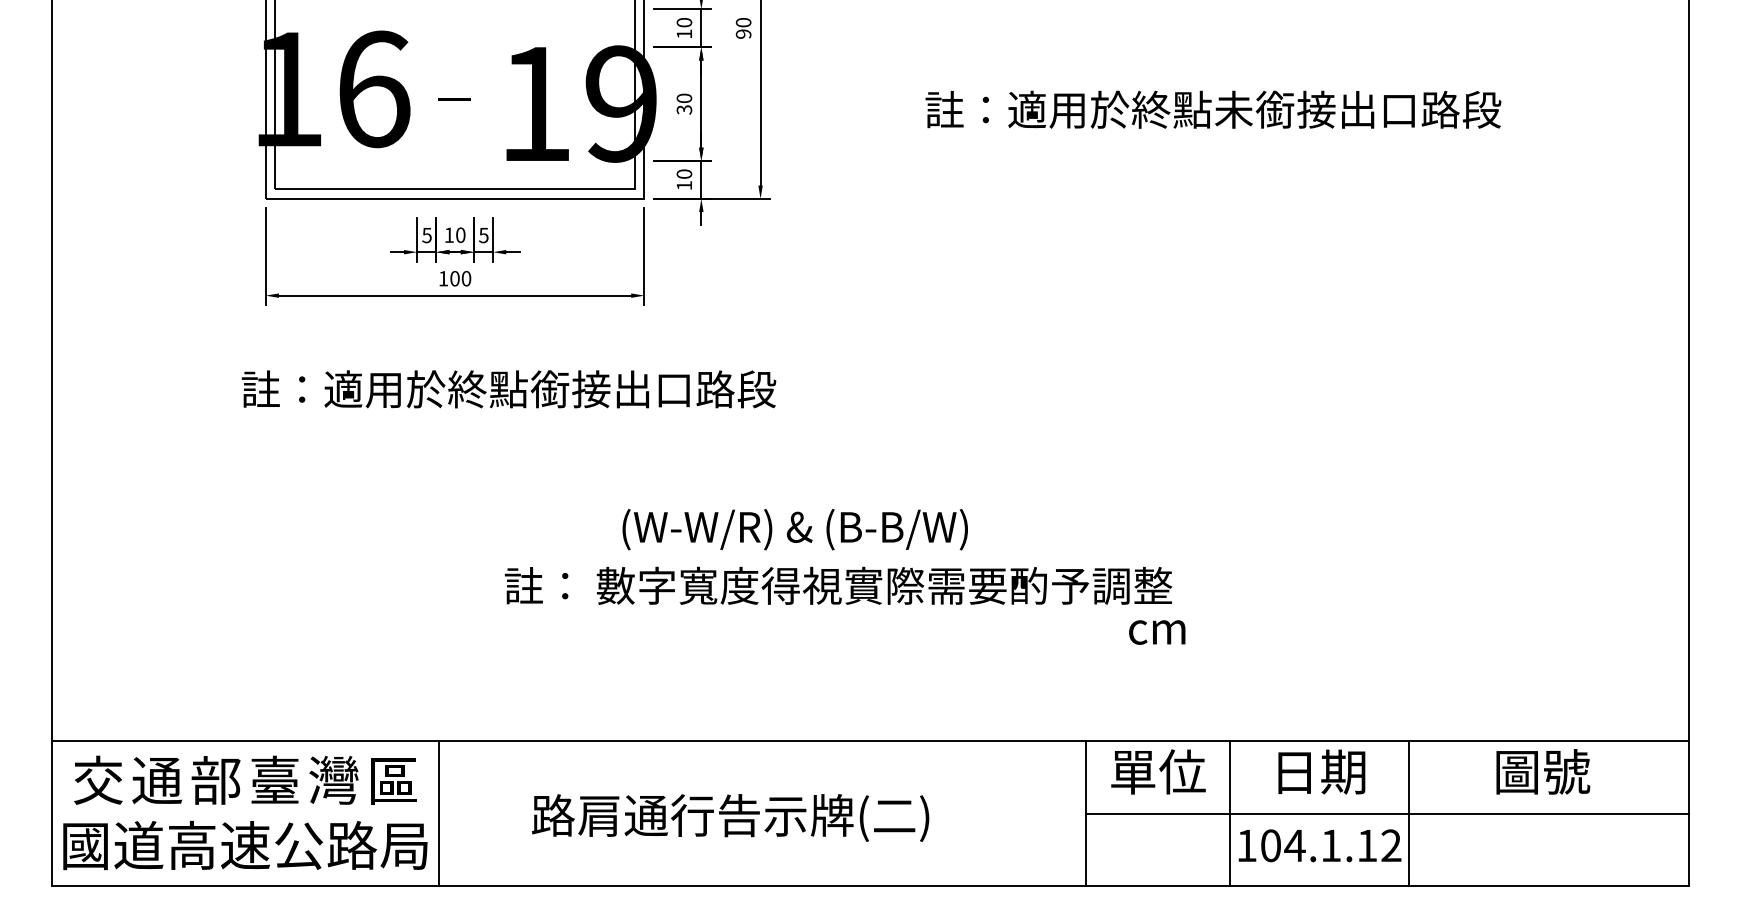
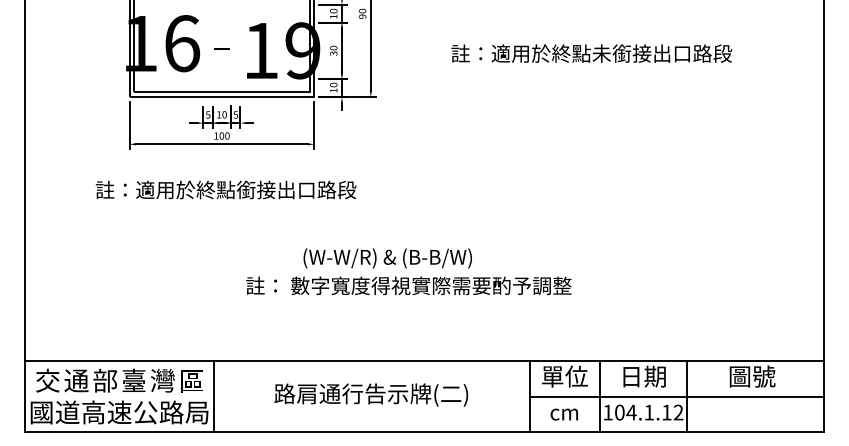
text: (507, 388) -> (225, 189), moved
text: (1157, 632) -> (564, 414), moved
text: (731, 816) -> (371, 394), moved

